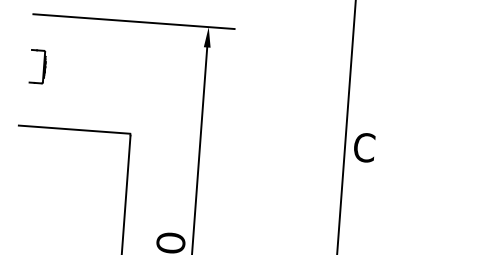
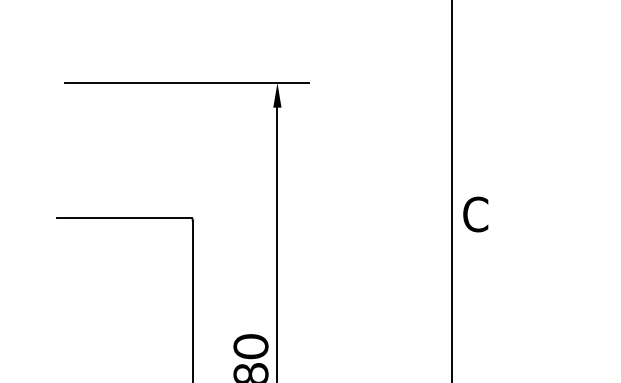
part: (43, 66) -> (81, 145), removed

